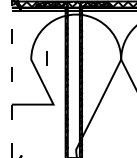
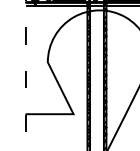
line: (46, 58) -> (65, 61), removed

